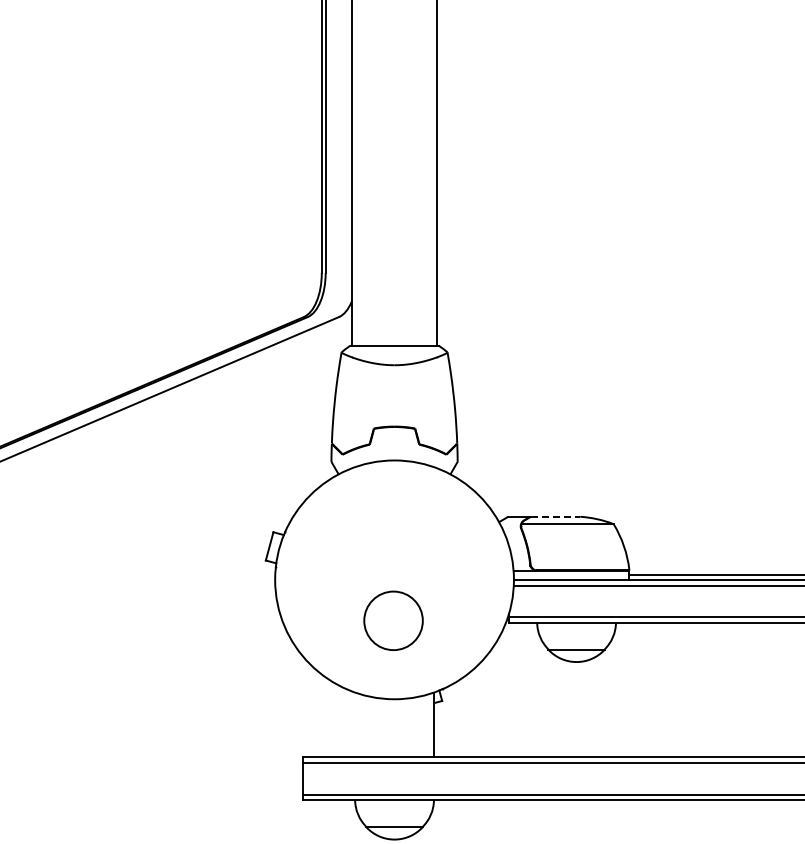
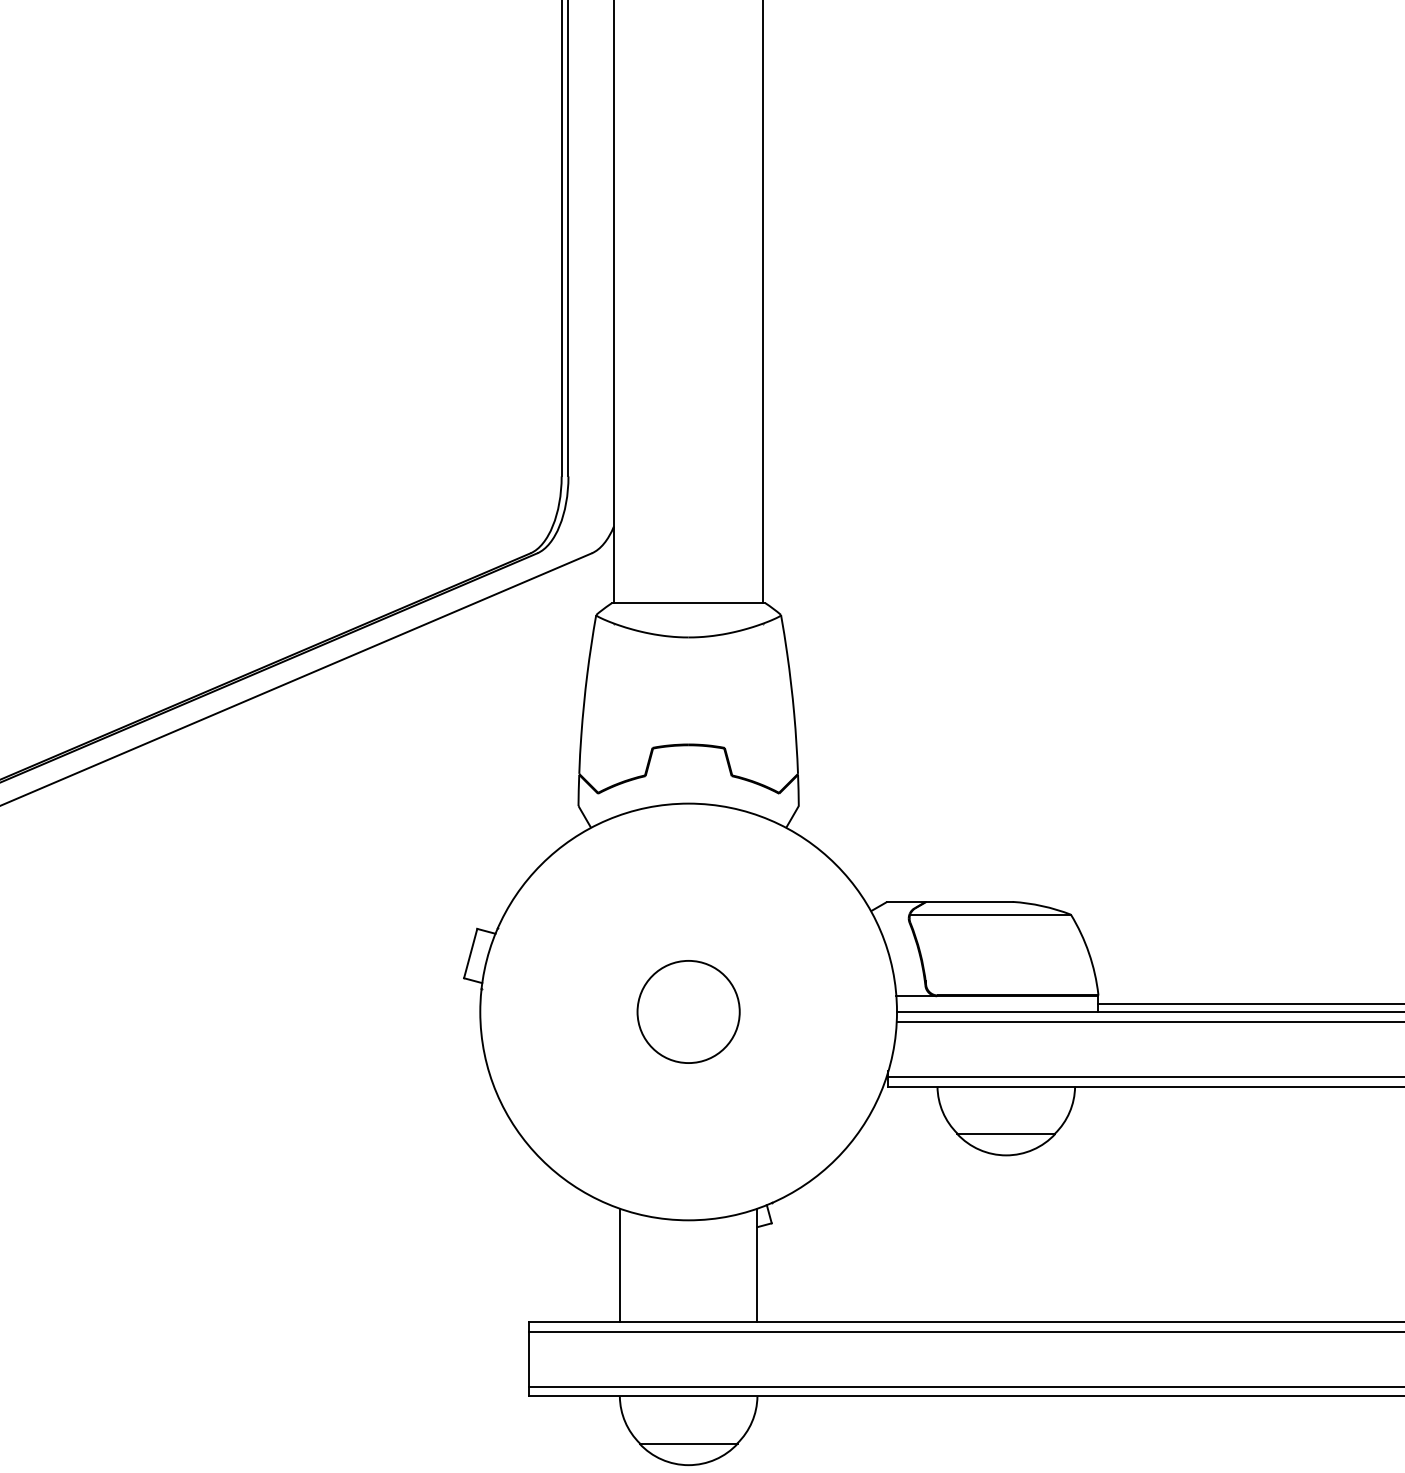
line: (555, 516) -> (969, 901), dashed -> solid
circle: (393, 620) -> (688, 1011), moved
line: (355, 724) -> (620, 1264), added

